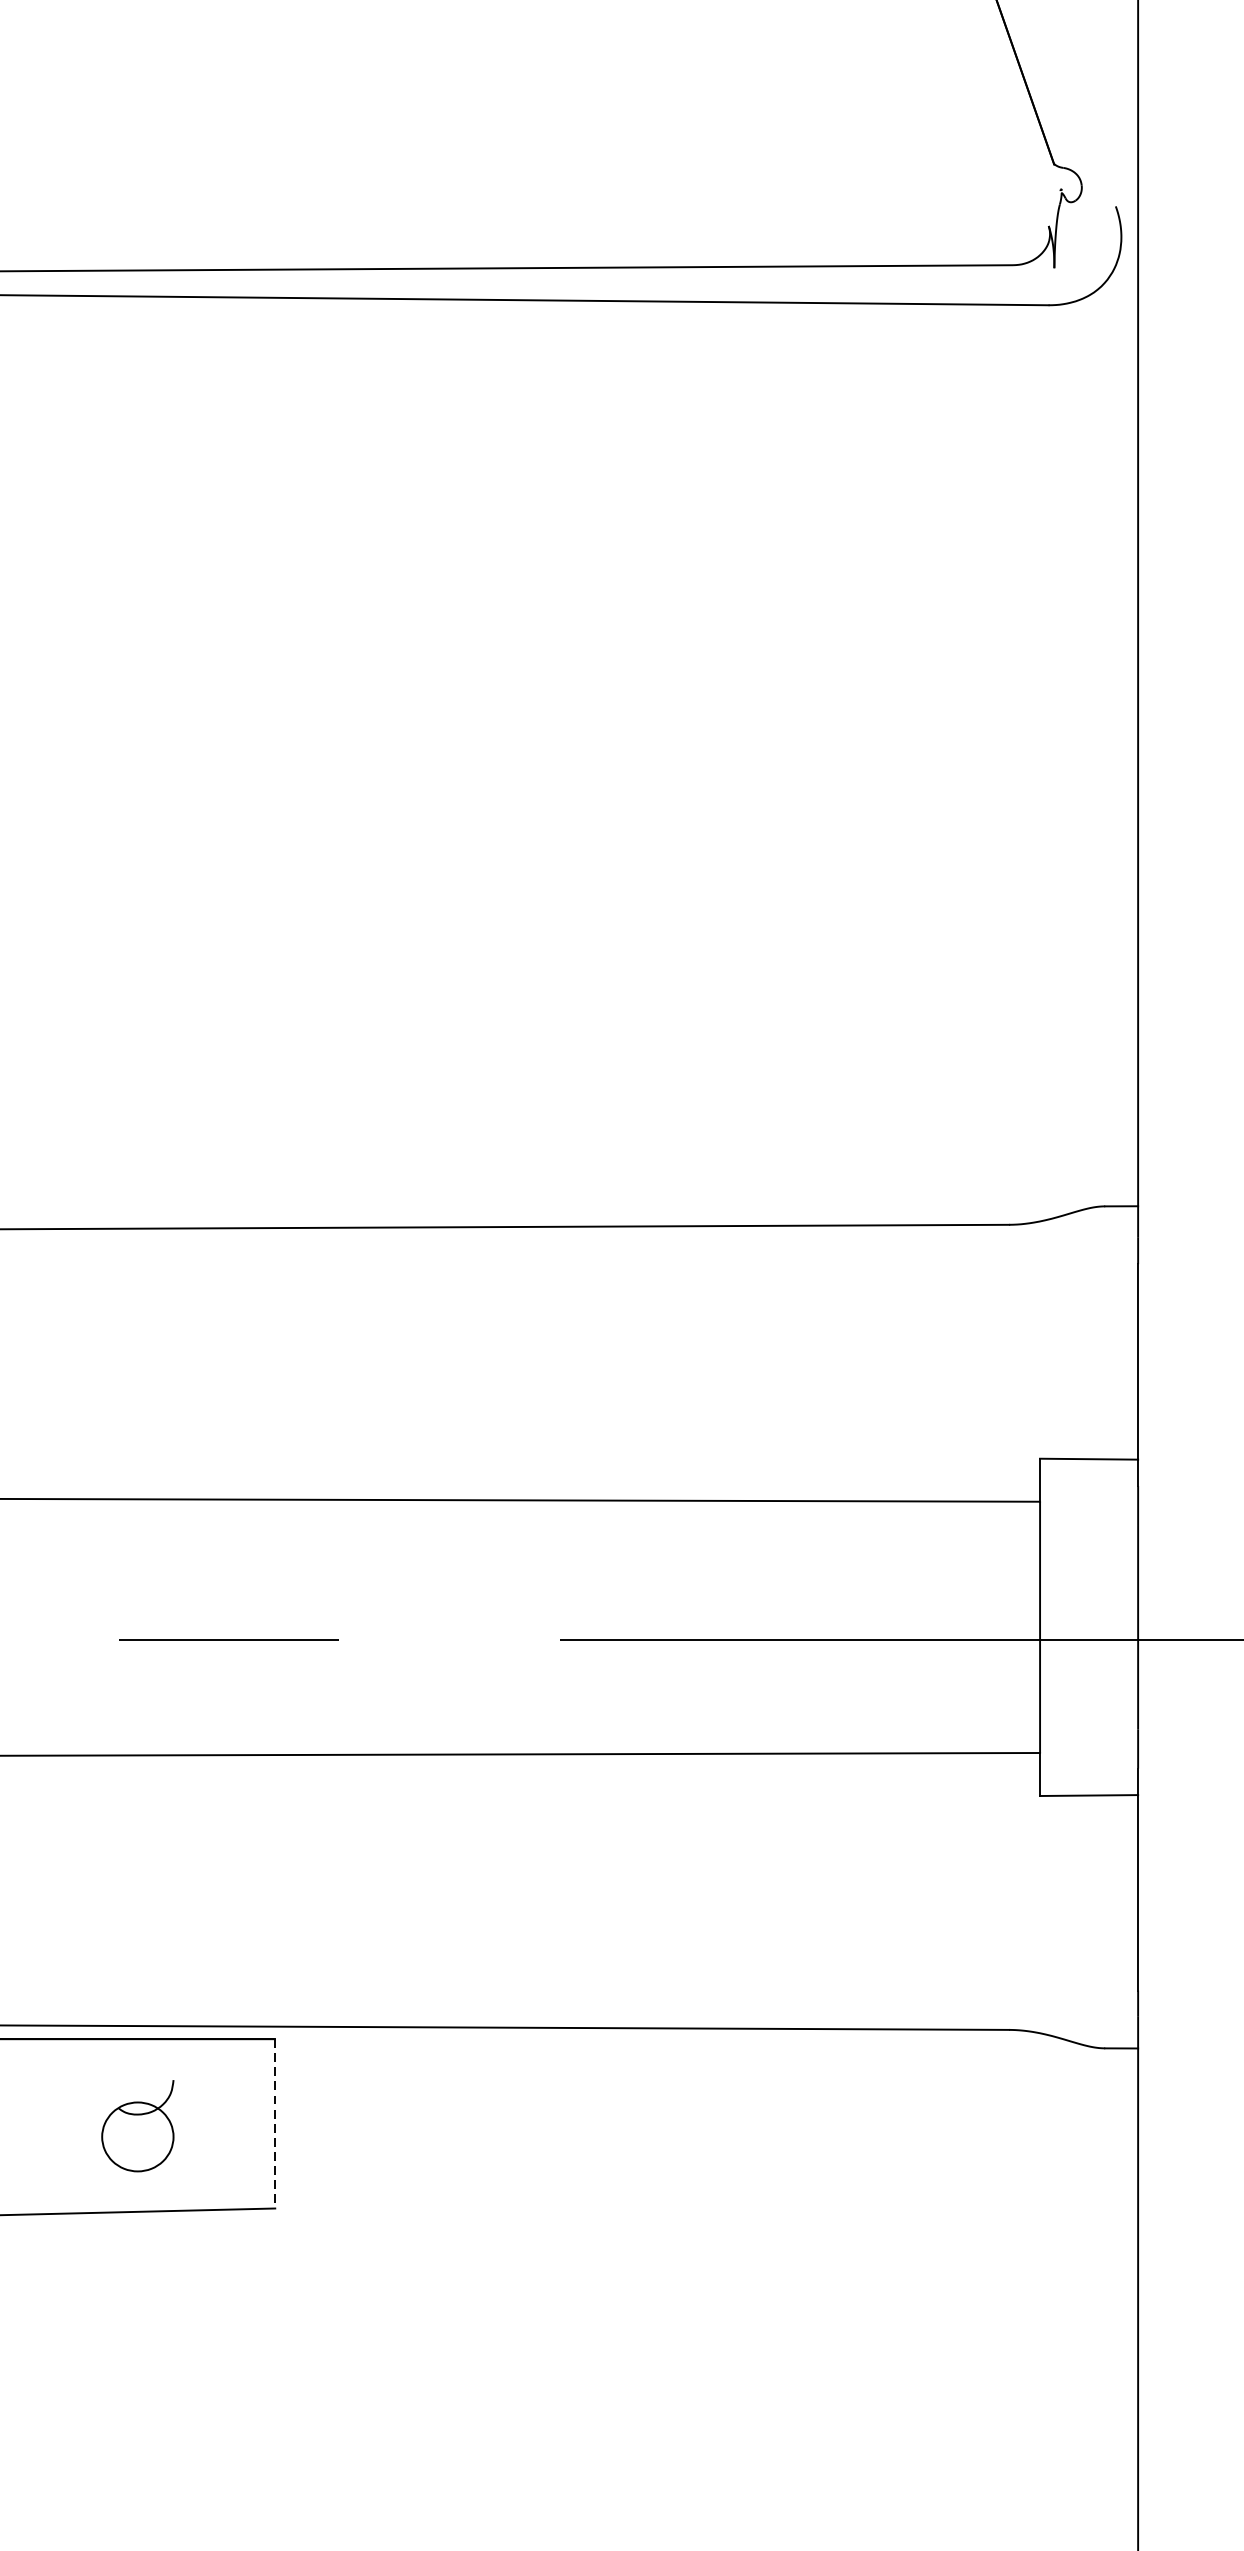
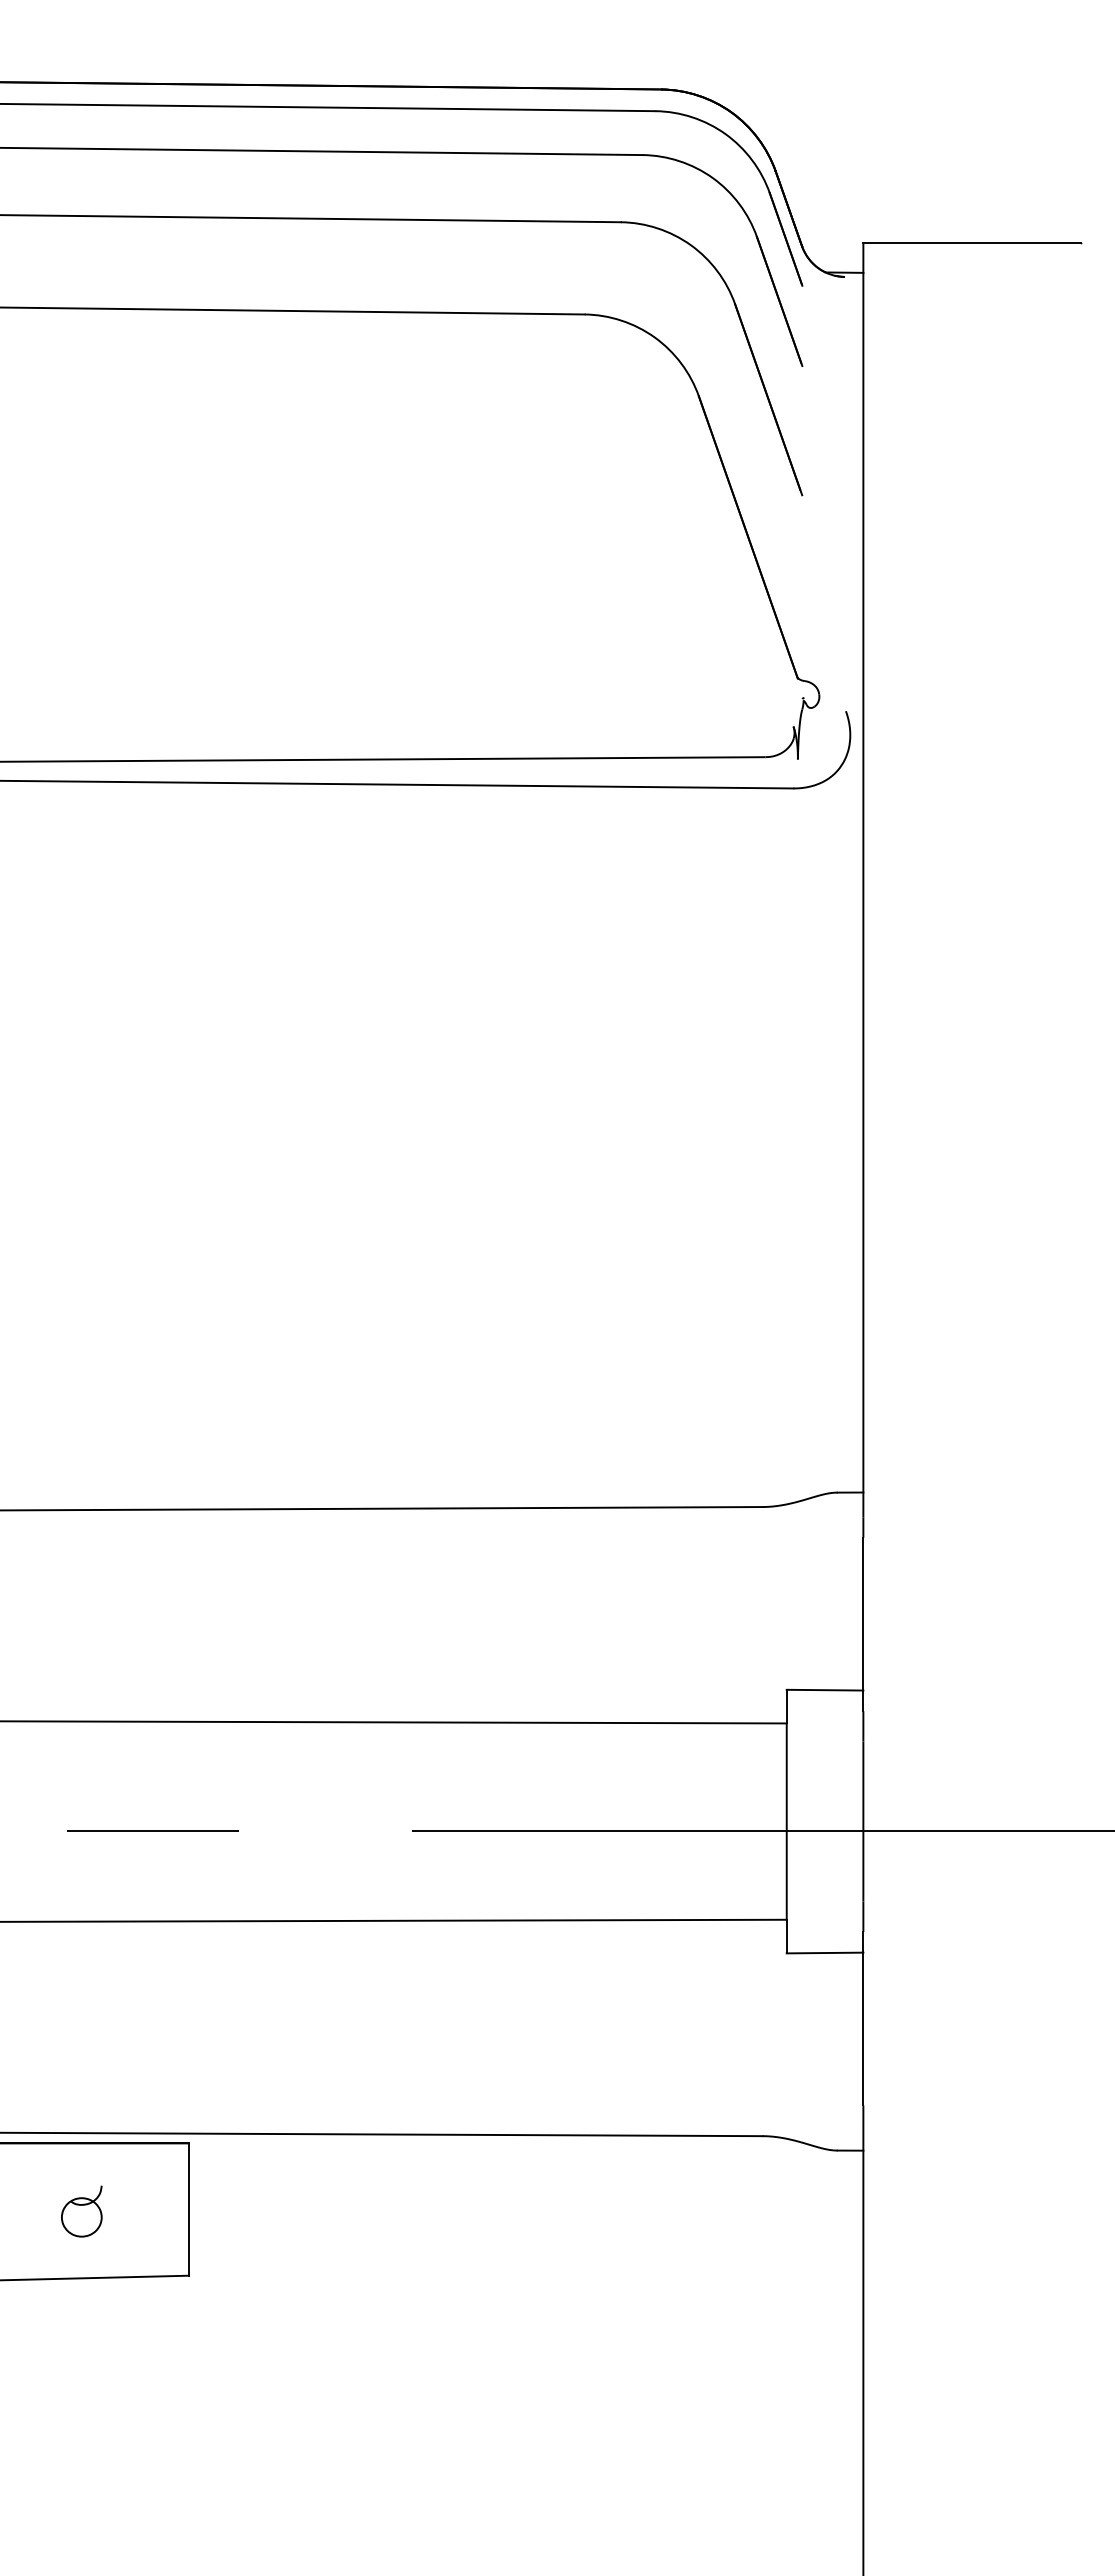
line: (275, 2125) -> (189, 2210), dashed -> solid
part: (137, 2126) -> (81, 2211), size x0.71

